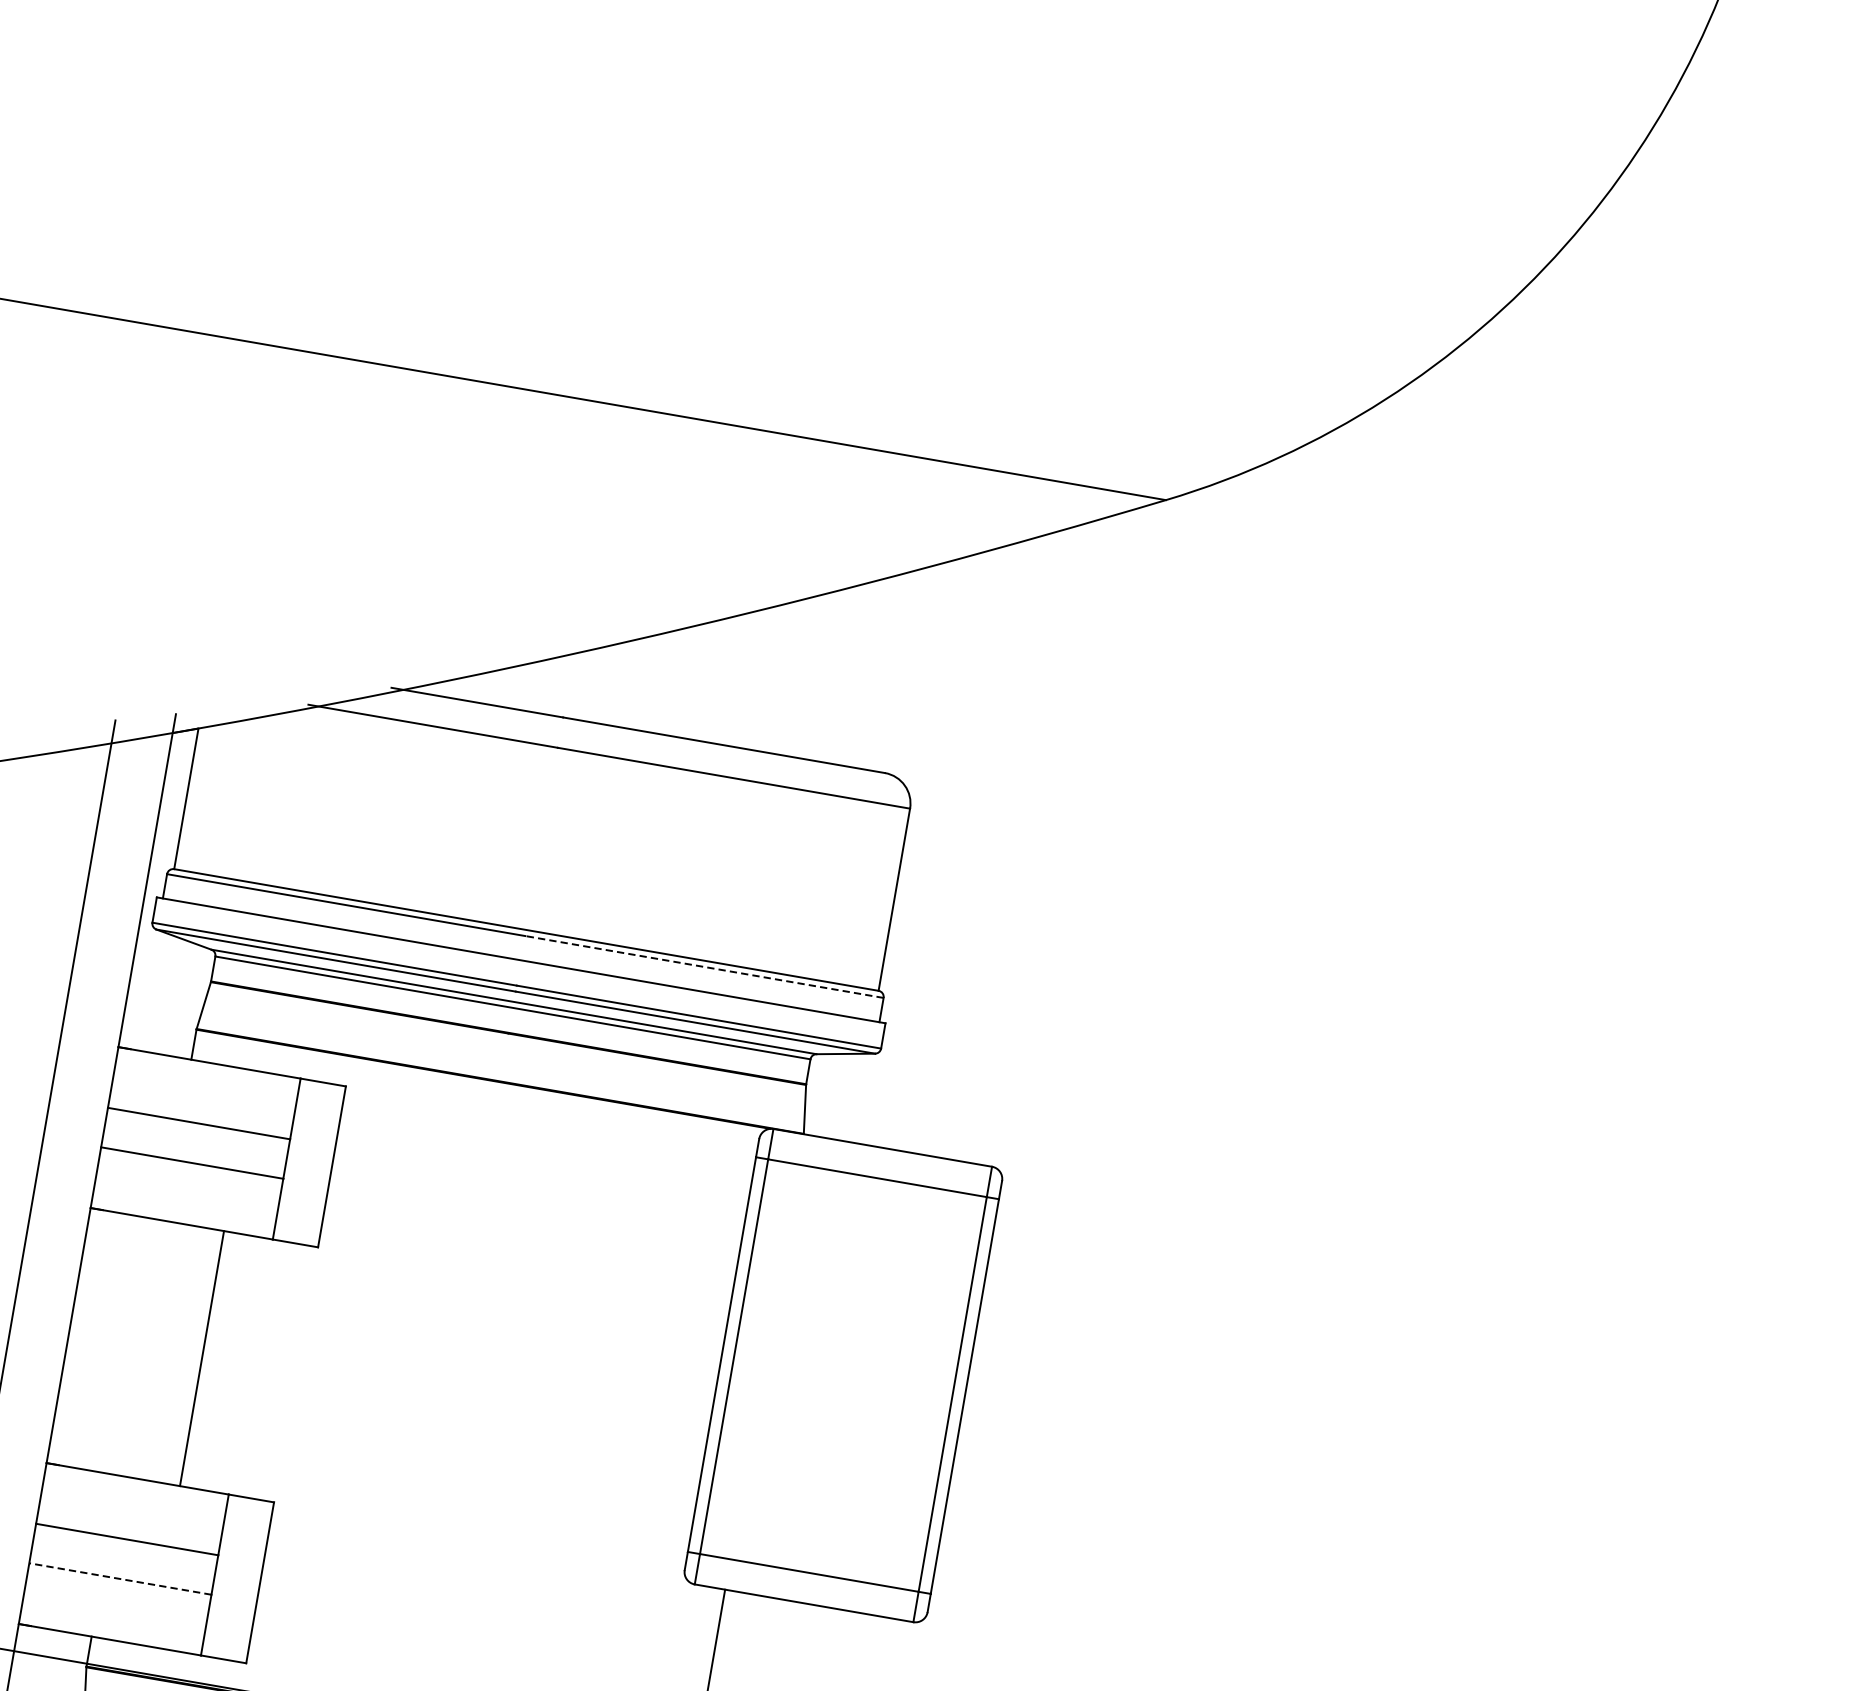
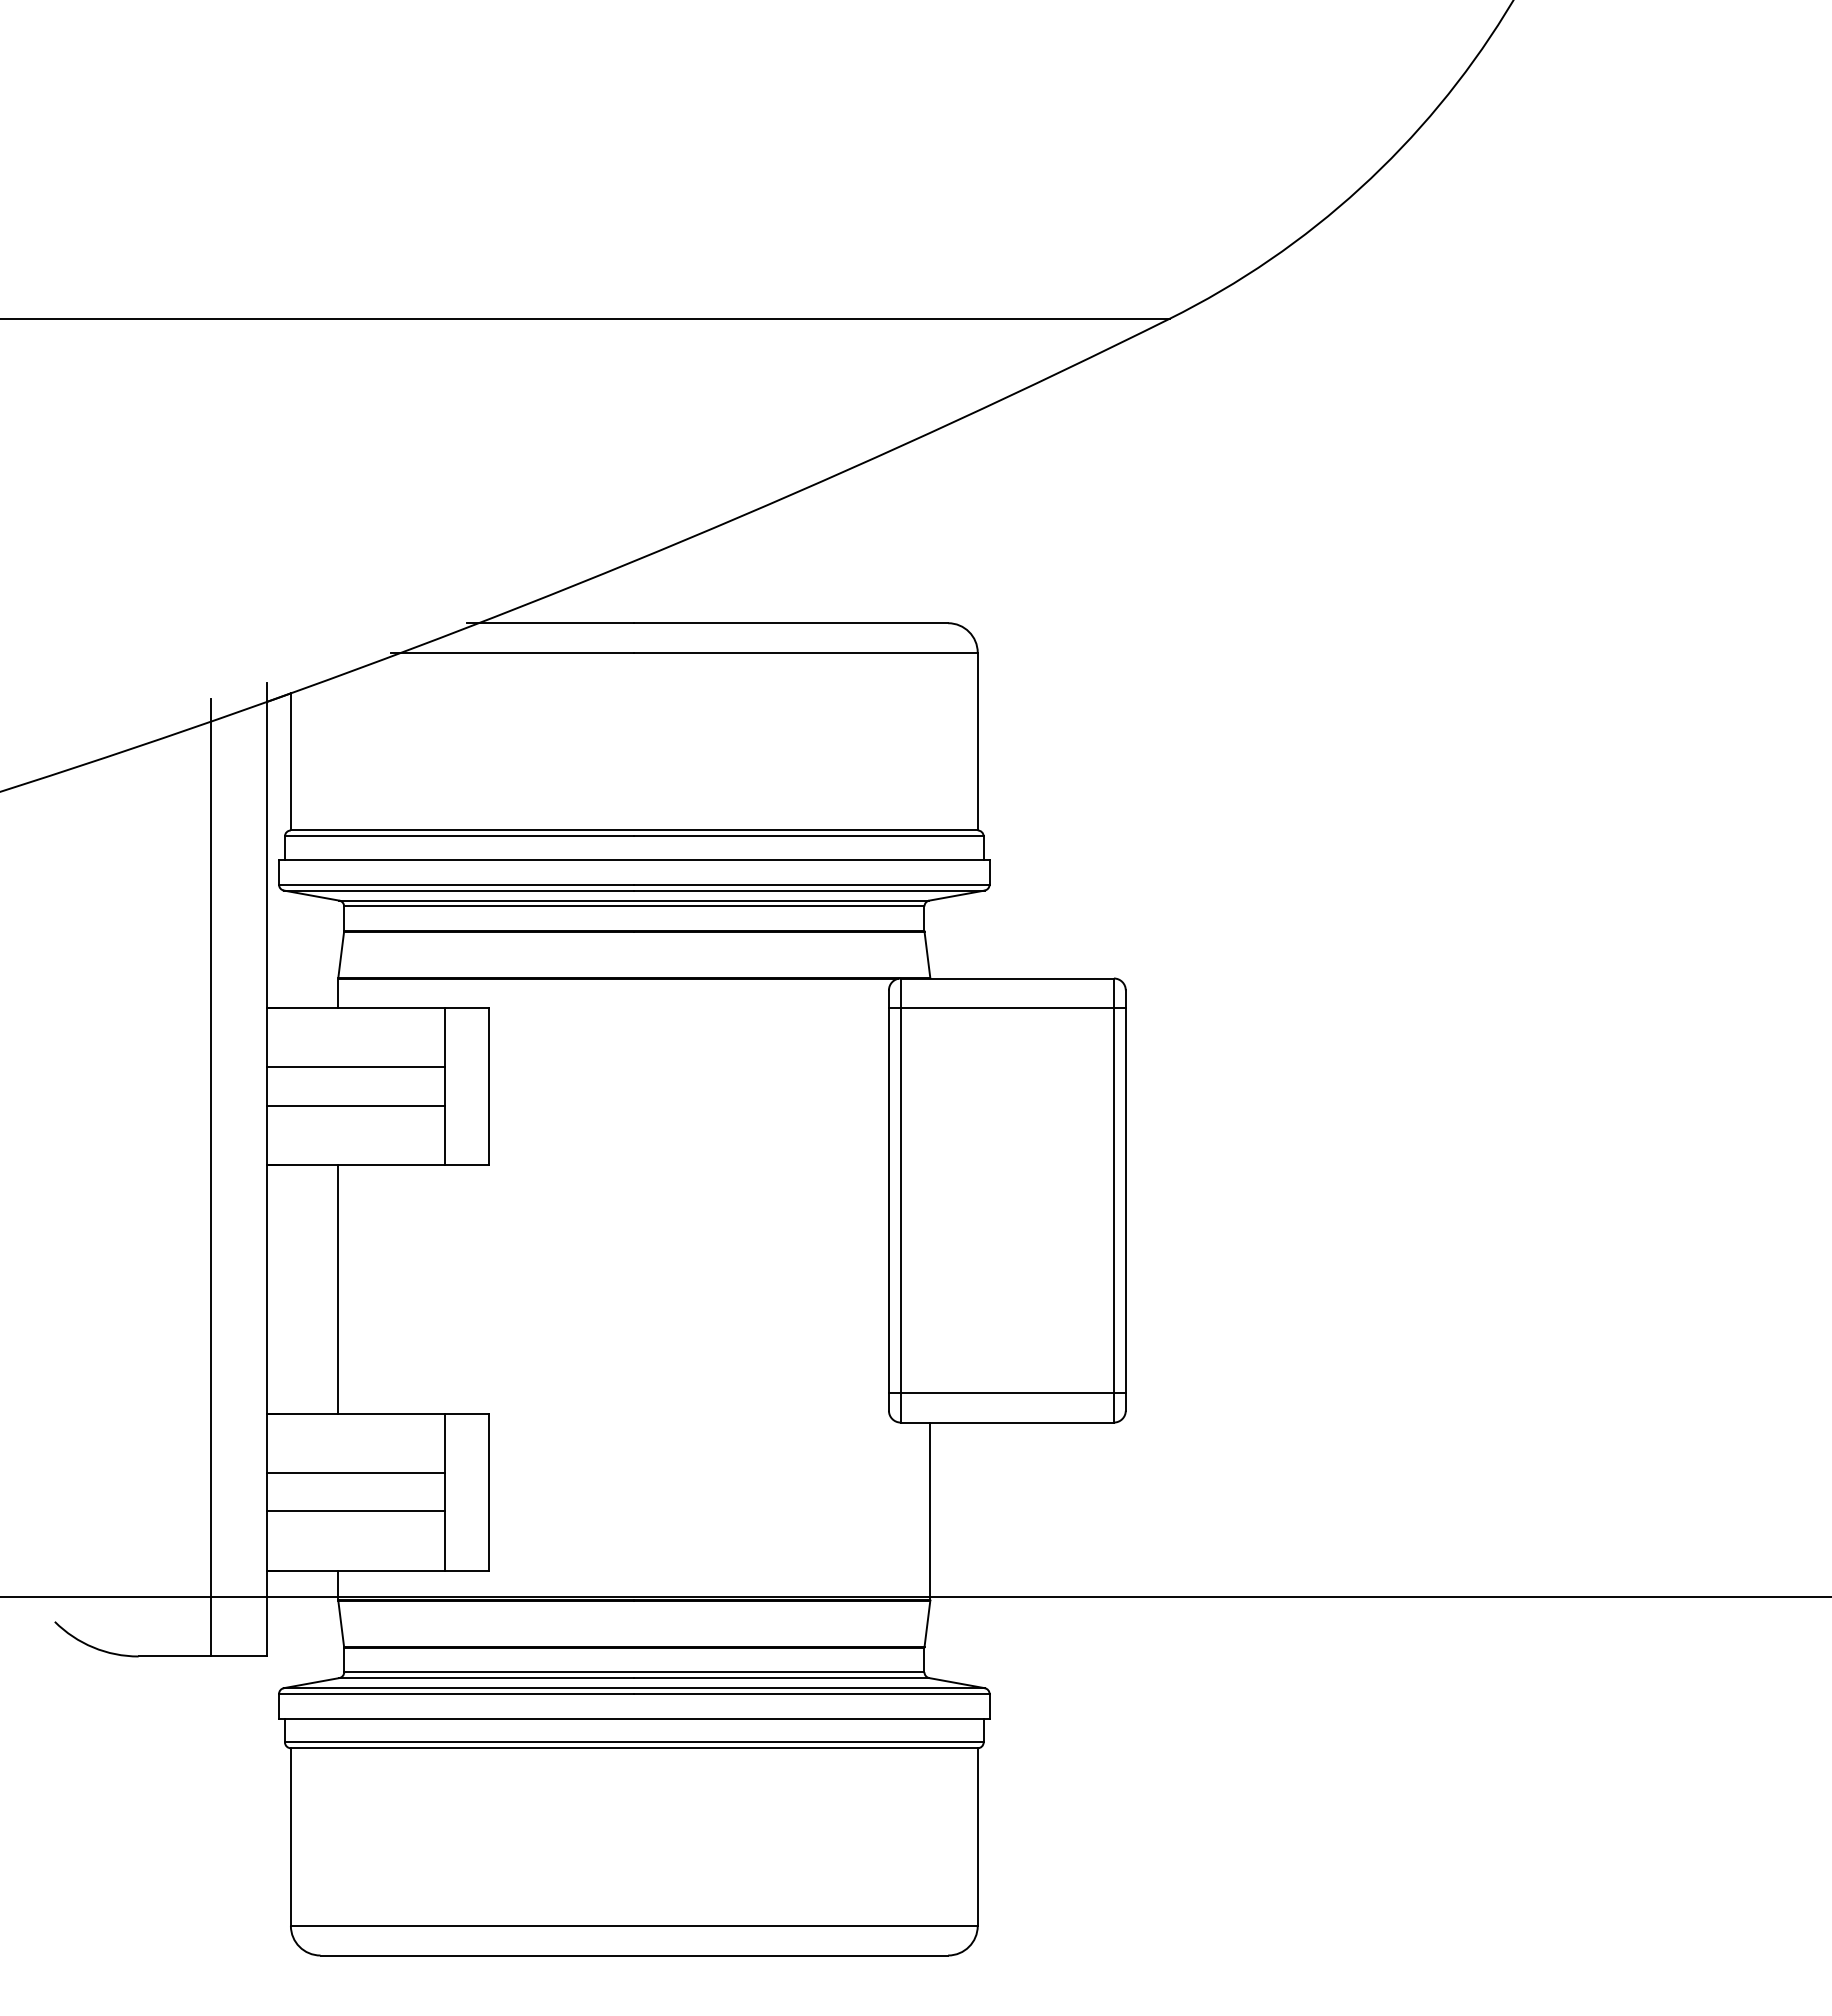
line: (704, 967) -> (809, 836), dashed -> solid
line: (202, 1358) -> (338, 1289), moved
line: (120, 1579) -> (356, 1511), dashed -> solid

